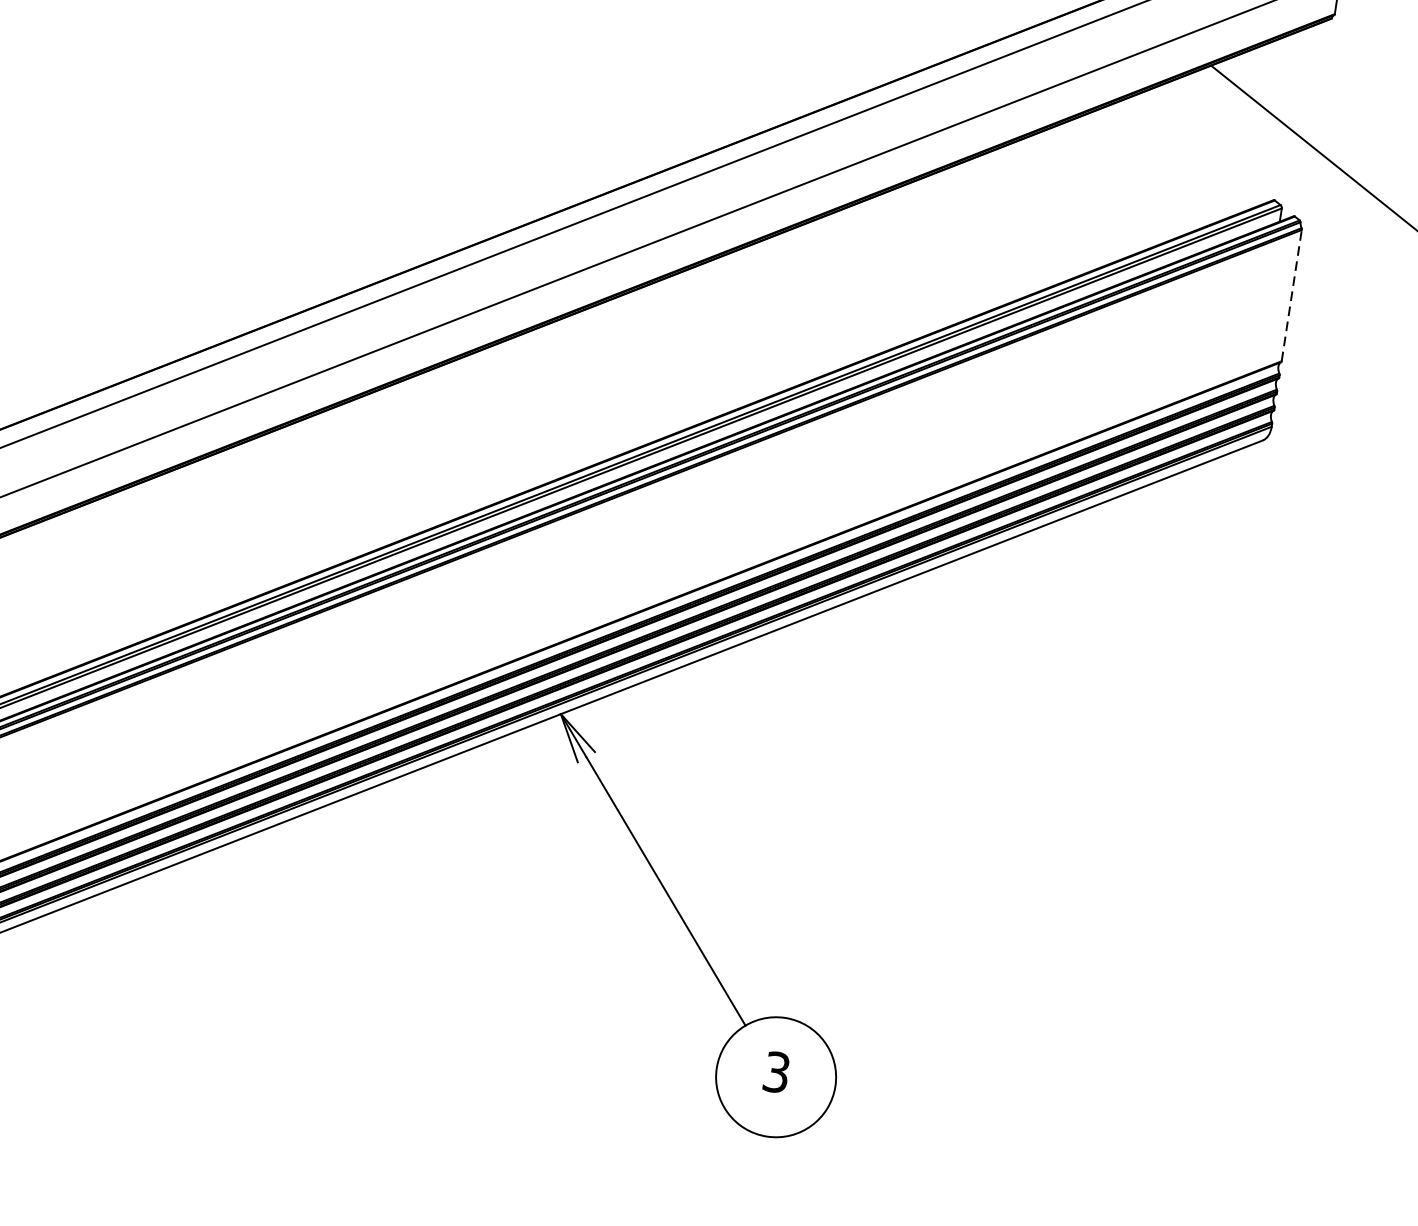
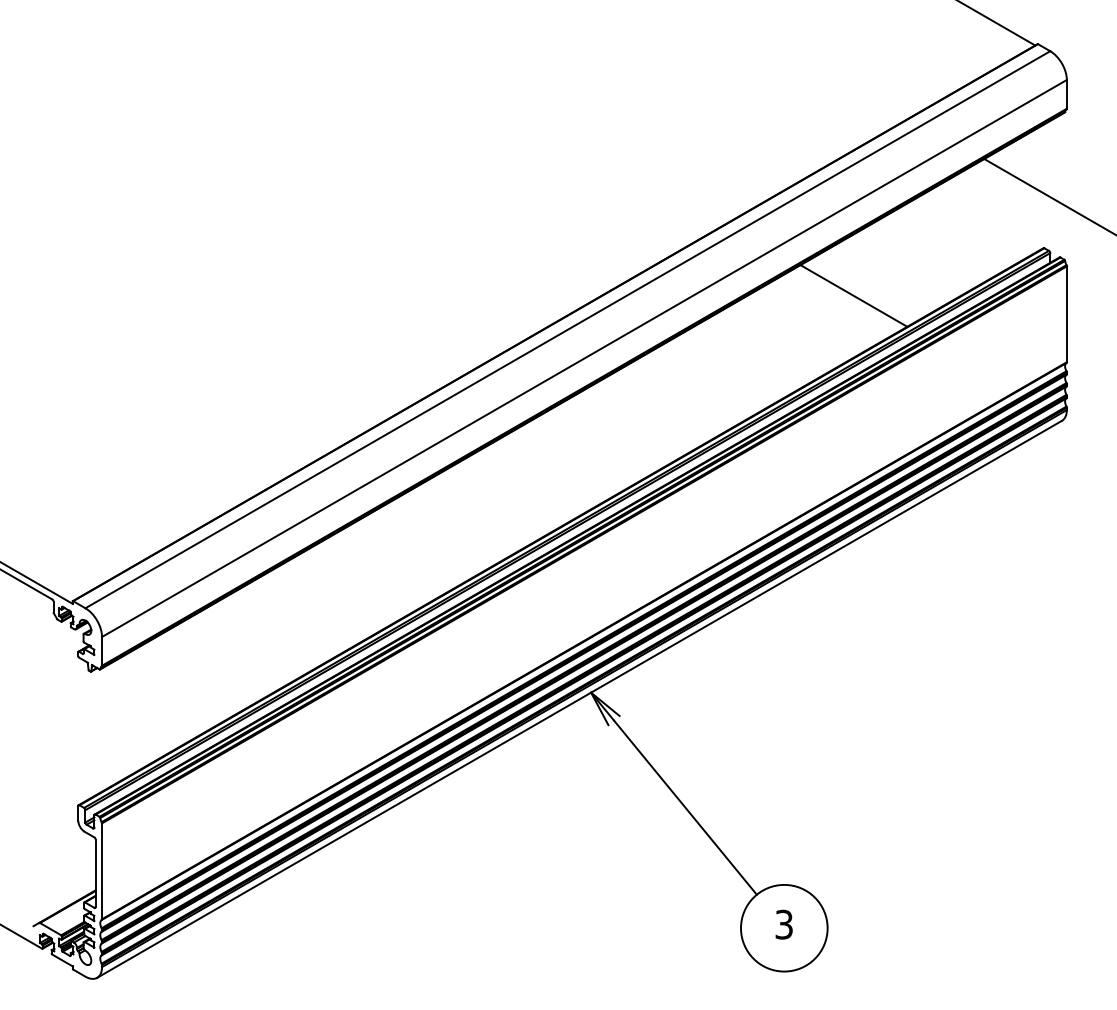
line: (1003, 225) -> (853, 295), added
line: (1291, 295) -> (1066, 314), dashed -> solid

